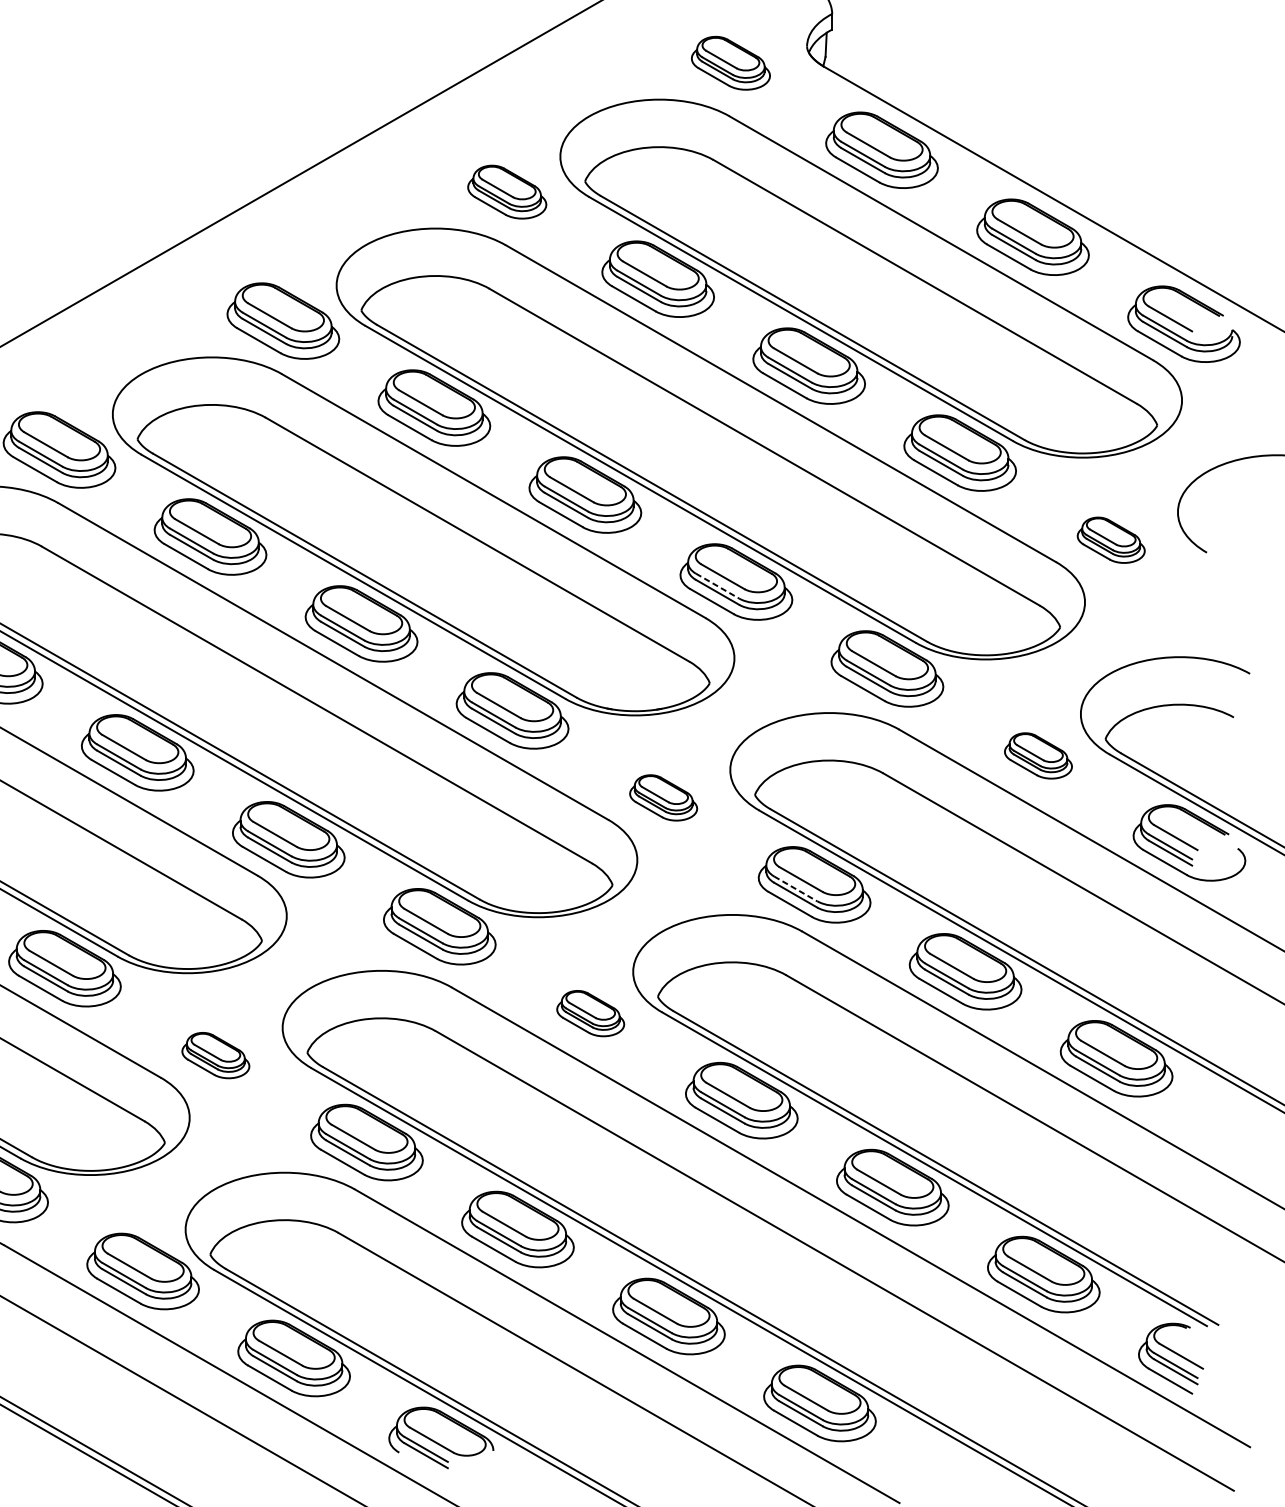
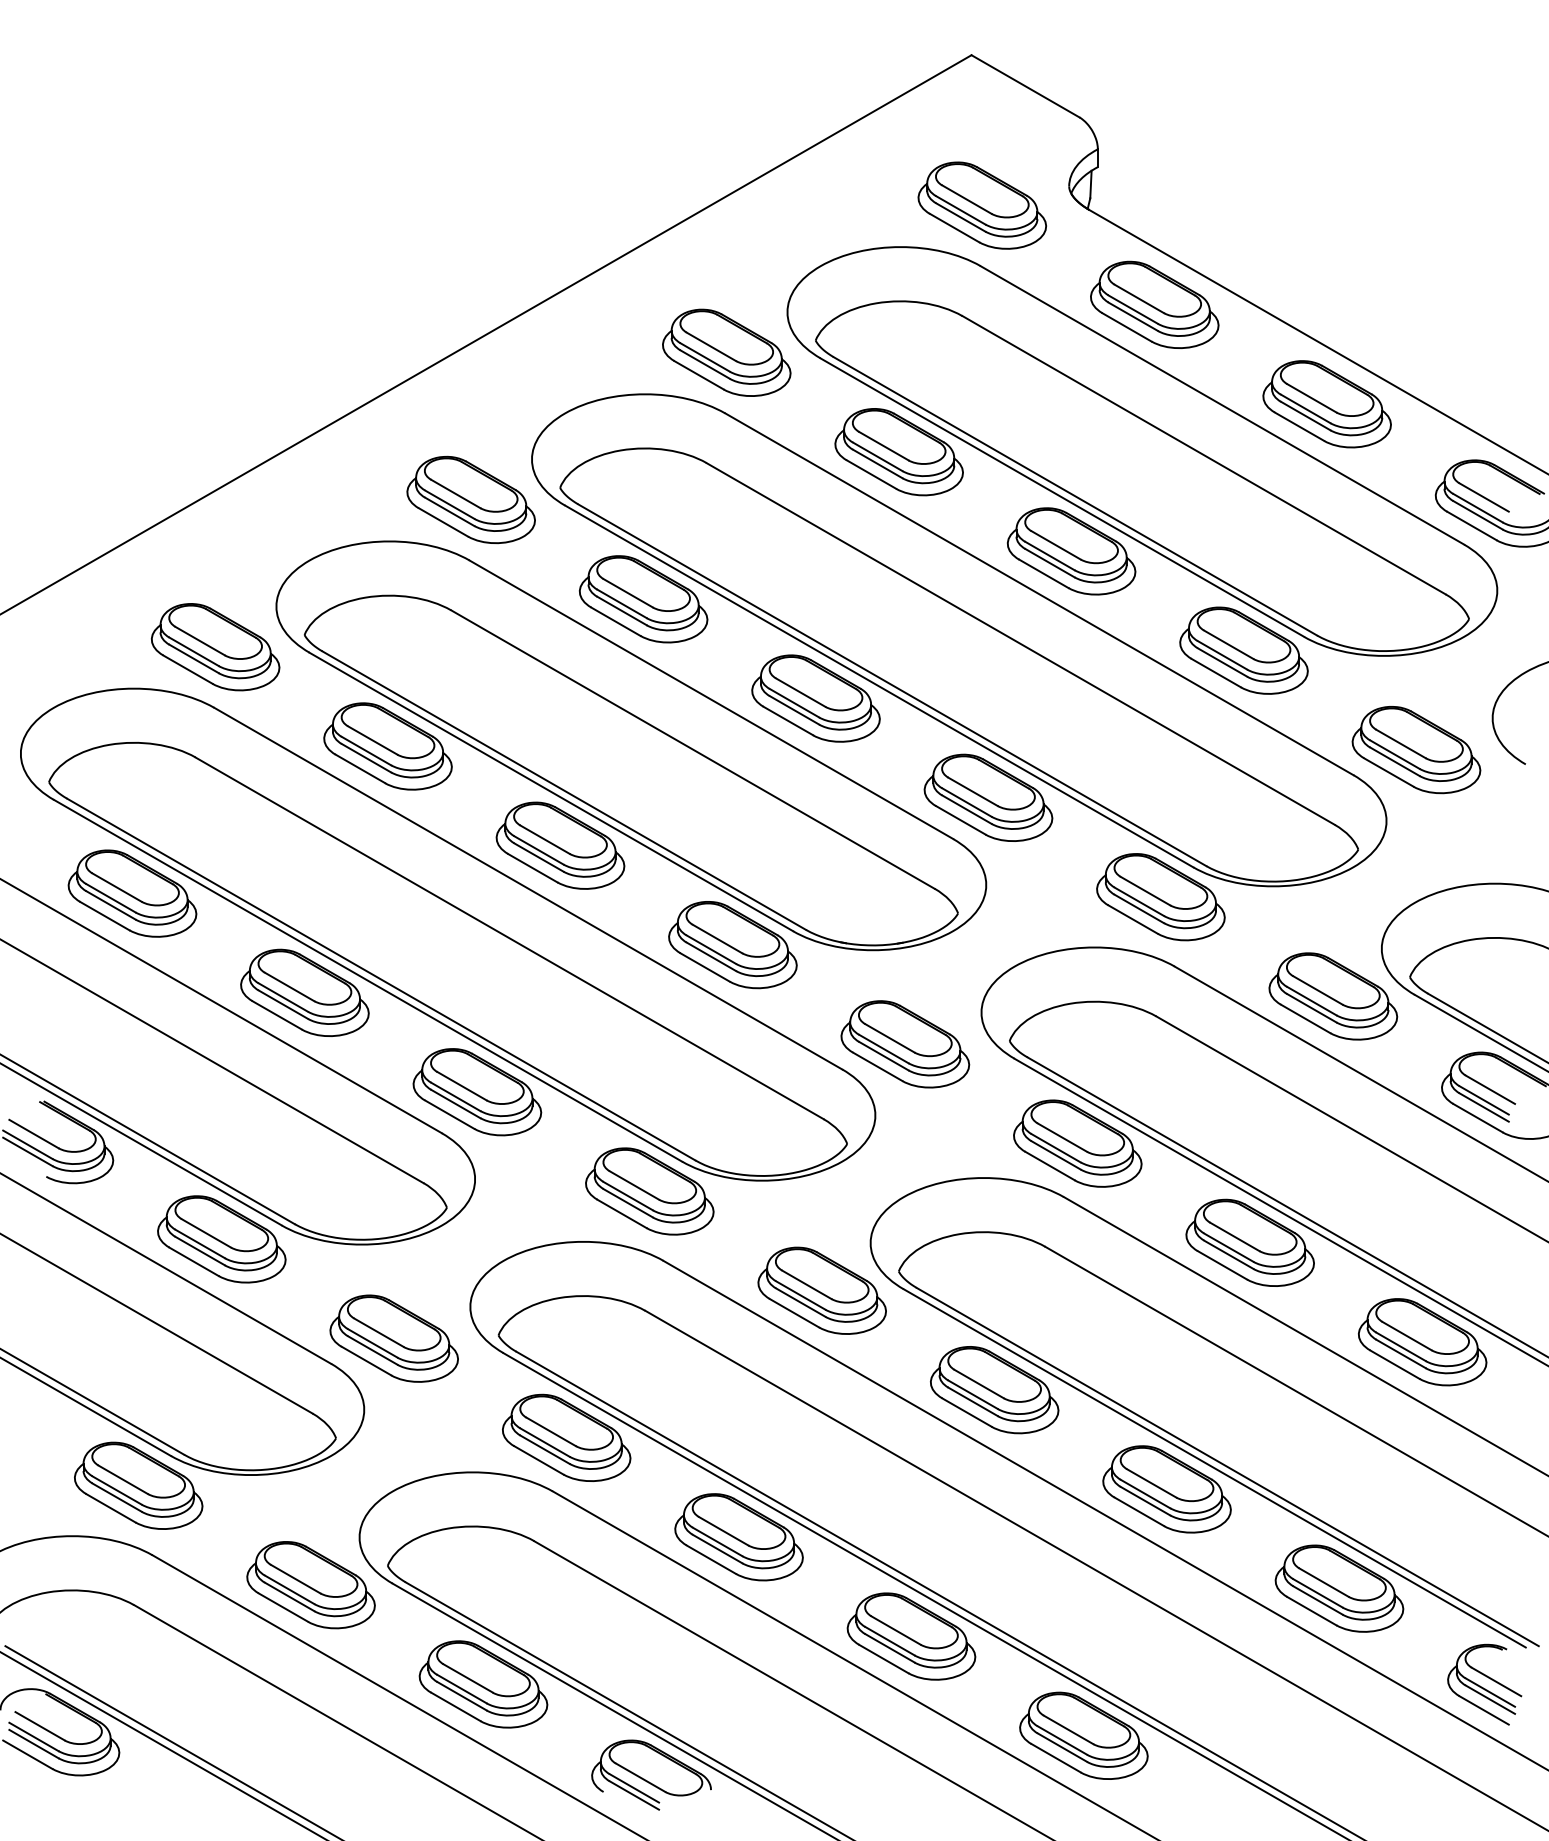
part: (730, 63) -> (981, 205), size x1.43
part: (506, 191) -> (726, 352), size x1.43
part: (1111, 540) -> (1416, 750), size x1.67
line: (718, 586) -> (967, 802), dashed -> solid
part: (1038, 755) -> (1333, 996), size x1.67
part: (663, 797) -> (905, 1044), size x1.67
line: (795, 889) -> (1056, 1148), dashed -> solid
part: (590, 1013) -> (821, 1290), size x1.67
part: (215, 1055) -> (393, 1338), size x1.67

